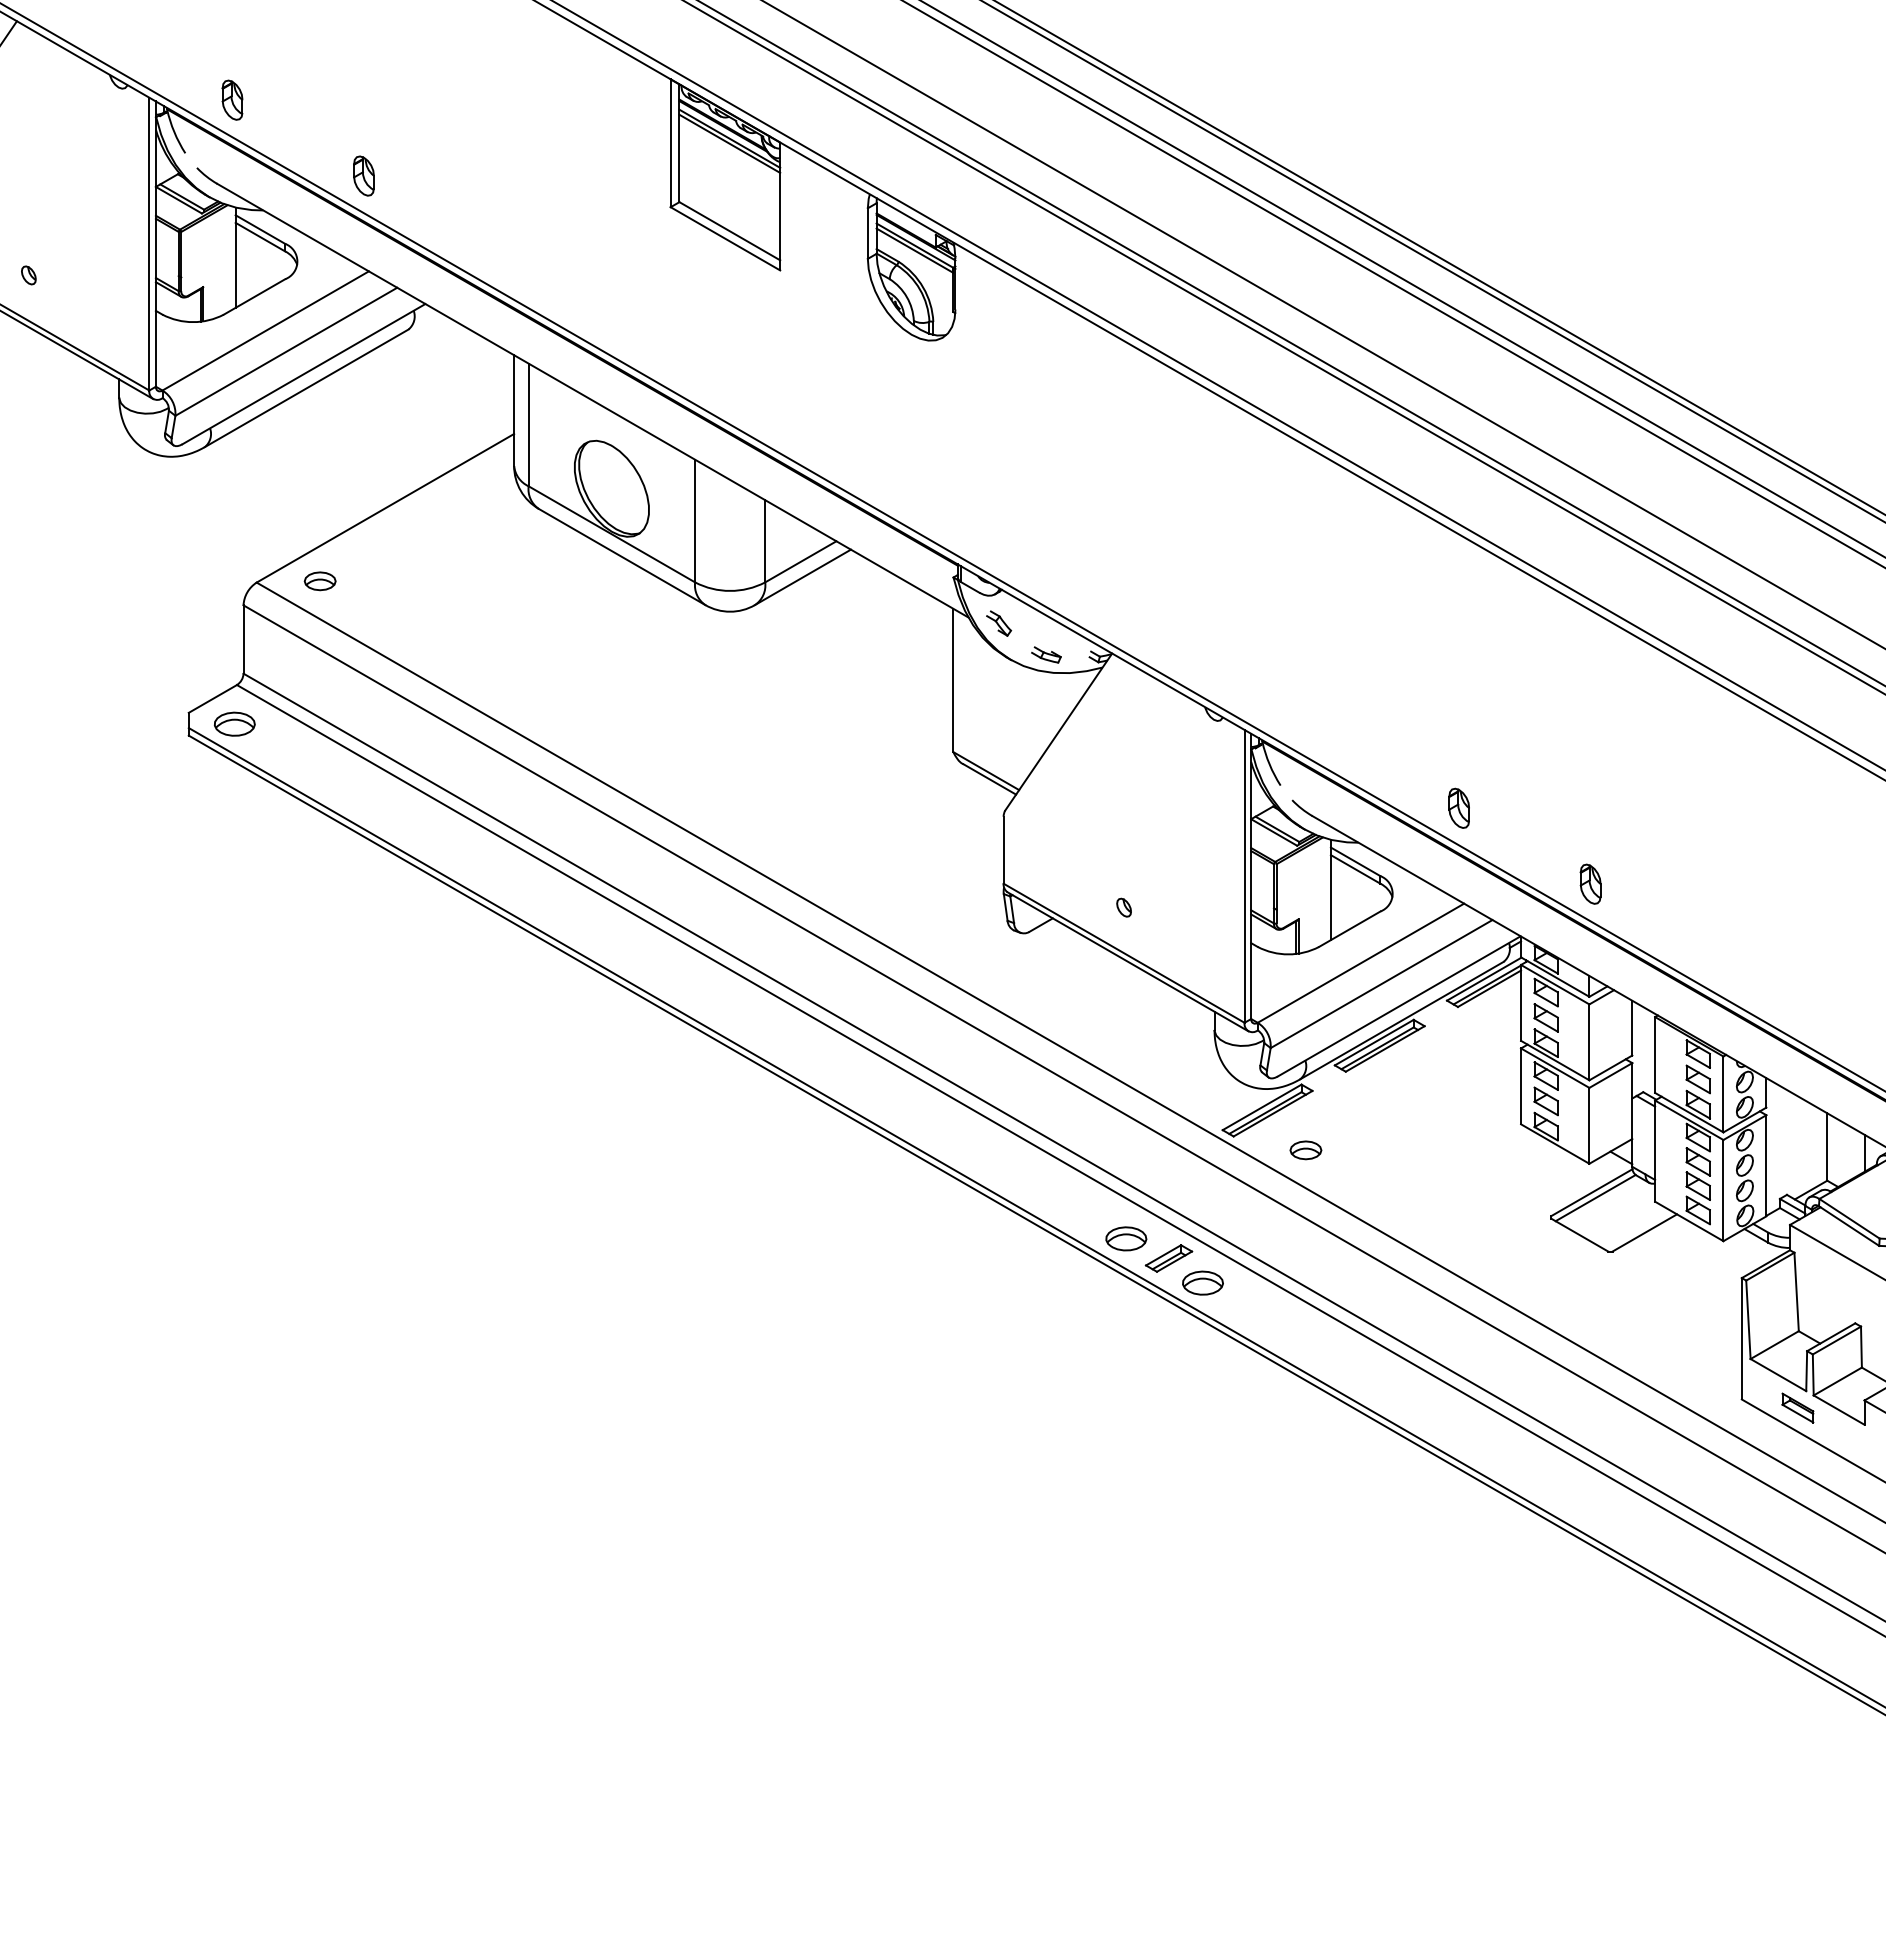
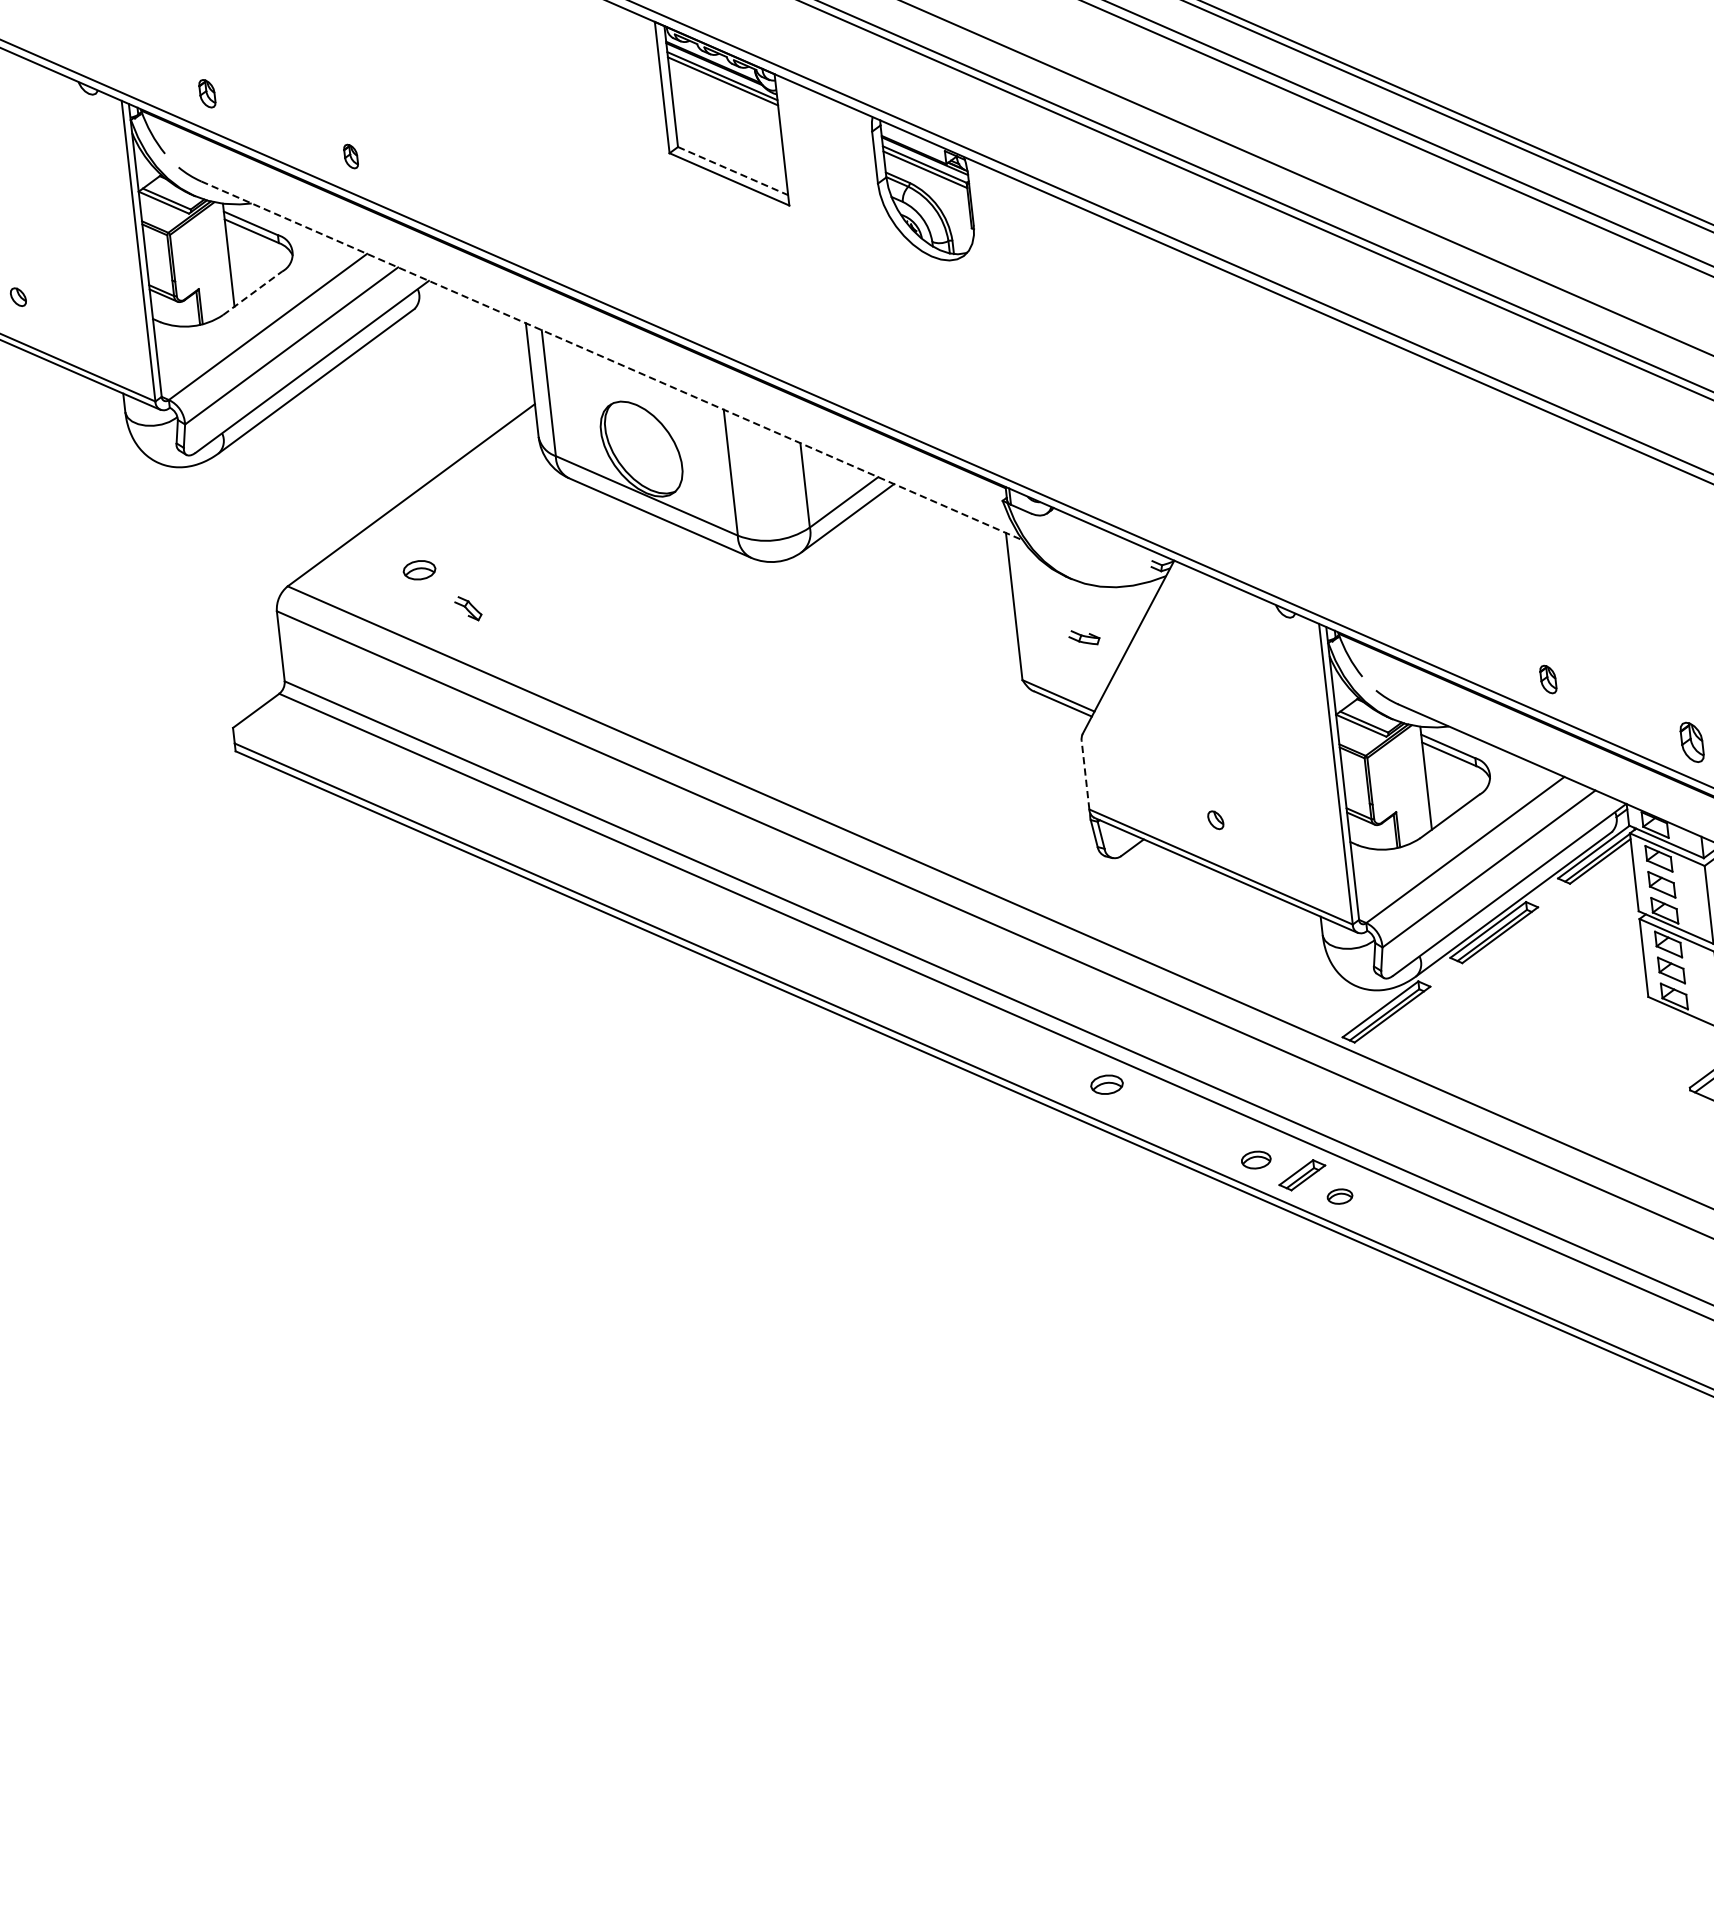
part: (232, 99) -> (207, 93), size x0.7
part: (363, 175) -> (350, 156), size x0.6
line: (730, 231) -> (733, 171), solid -> dashed
line: (254, 296) -> (252, 292), solid -> dashed
line: (592, 400) -> (611, 360), solid -> dashed
part: (319, 581) -> (418, 570), moved
part: (999, 623) -> (468, 608), moved
part: (1046, 654) -> (1084, 637), moved
part: (234, 723) -> (281, 733), removed
part: (1458, 807) -> (1547, 678), size x0.7
line: (1003, 849) -> (1085, 774), solid -> dashed
part: (1305, 1150) -> (1106, 1084), moved
part: (1126, 1238) -> (1256, 1159), size x0.7
part: (1202, 1282) -> (1339, 1196), size x0.6

